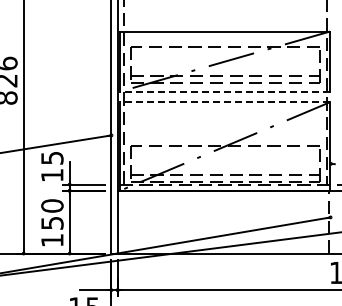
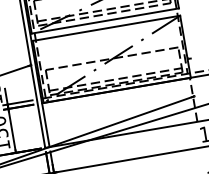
line: (224, 91) -> (104, 20), dashed -> solid
line: (224, 102) -> (106, 28), dashed -> solid

